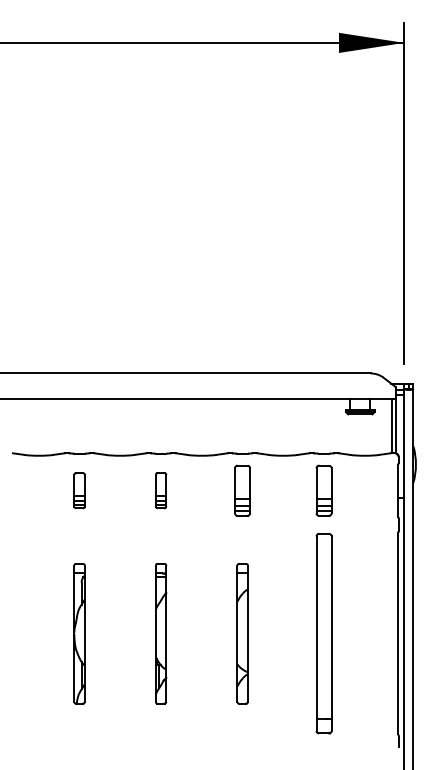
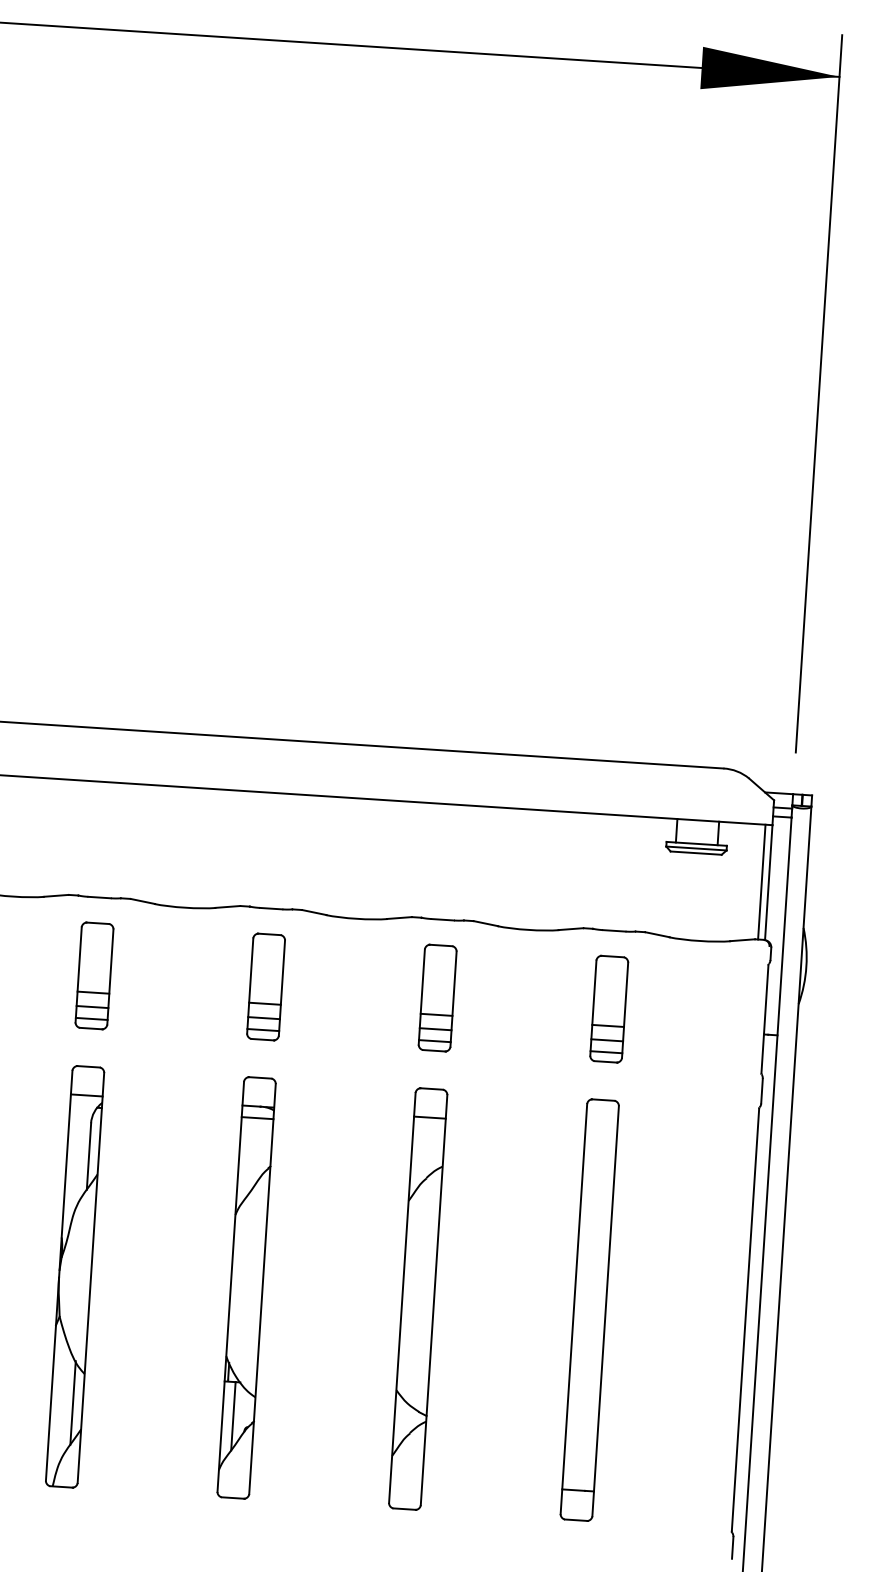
part: (79, 490) -> (94, 975), size x1.43
part: (160, 490) -> (264, 986), size x1.43
part: (79, 633) -> (74, 1276), size x1.43
part: (160, 633) -> (245, 1287), size x1.43
part: (242, 633) -> (418, 1298), size x1.43

